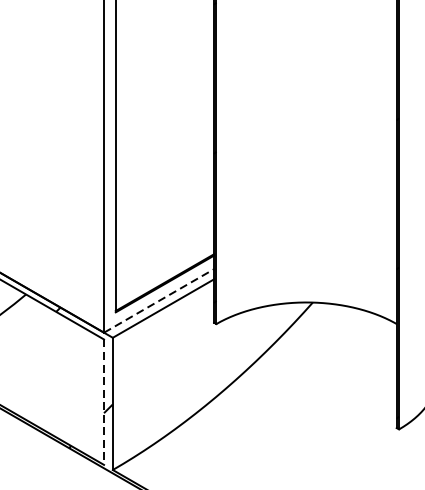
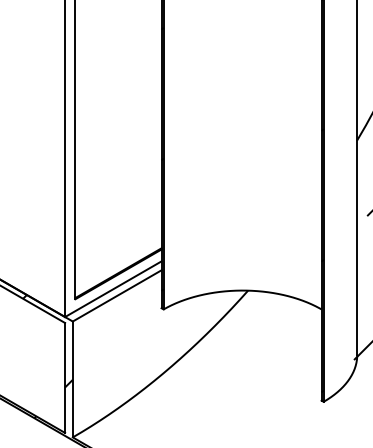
line: (159, 301) -> (113, 289), dashed -> solid
line: (104, 401) -> (65, 377), dashed -> solid

